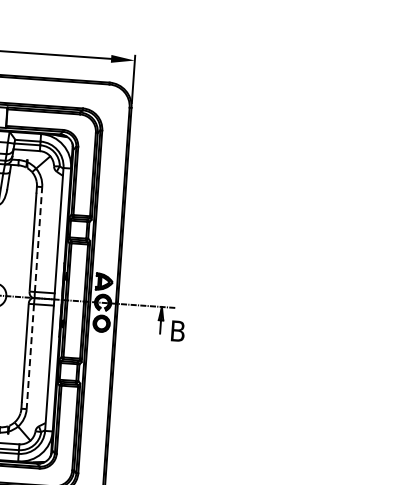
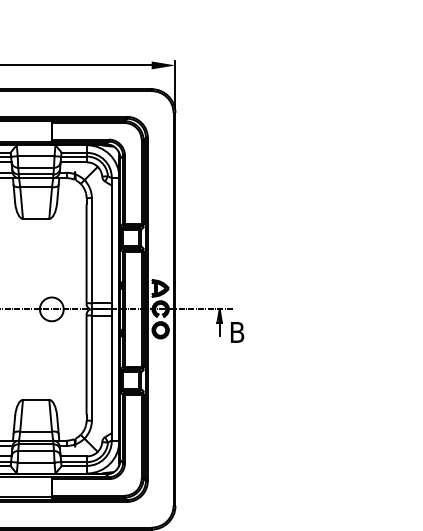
line: (38, 239) -> (91, 250), dashed -> solid
line: (29, 357) -> (91, 368), dashed -> solid

